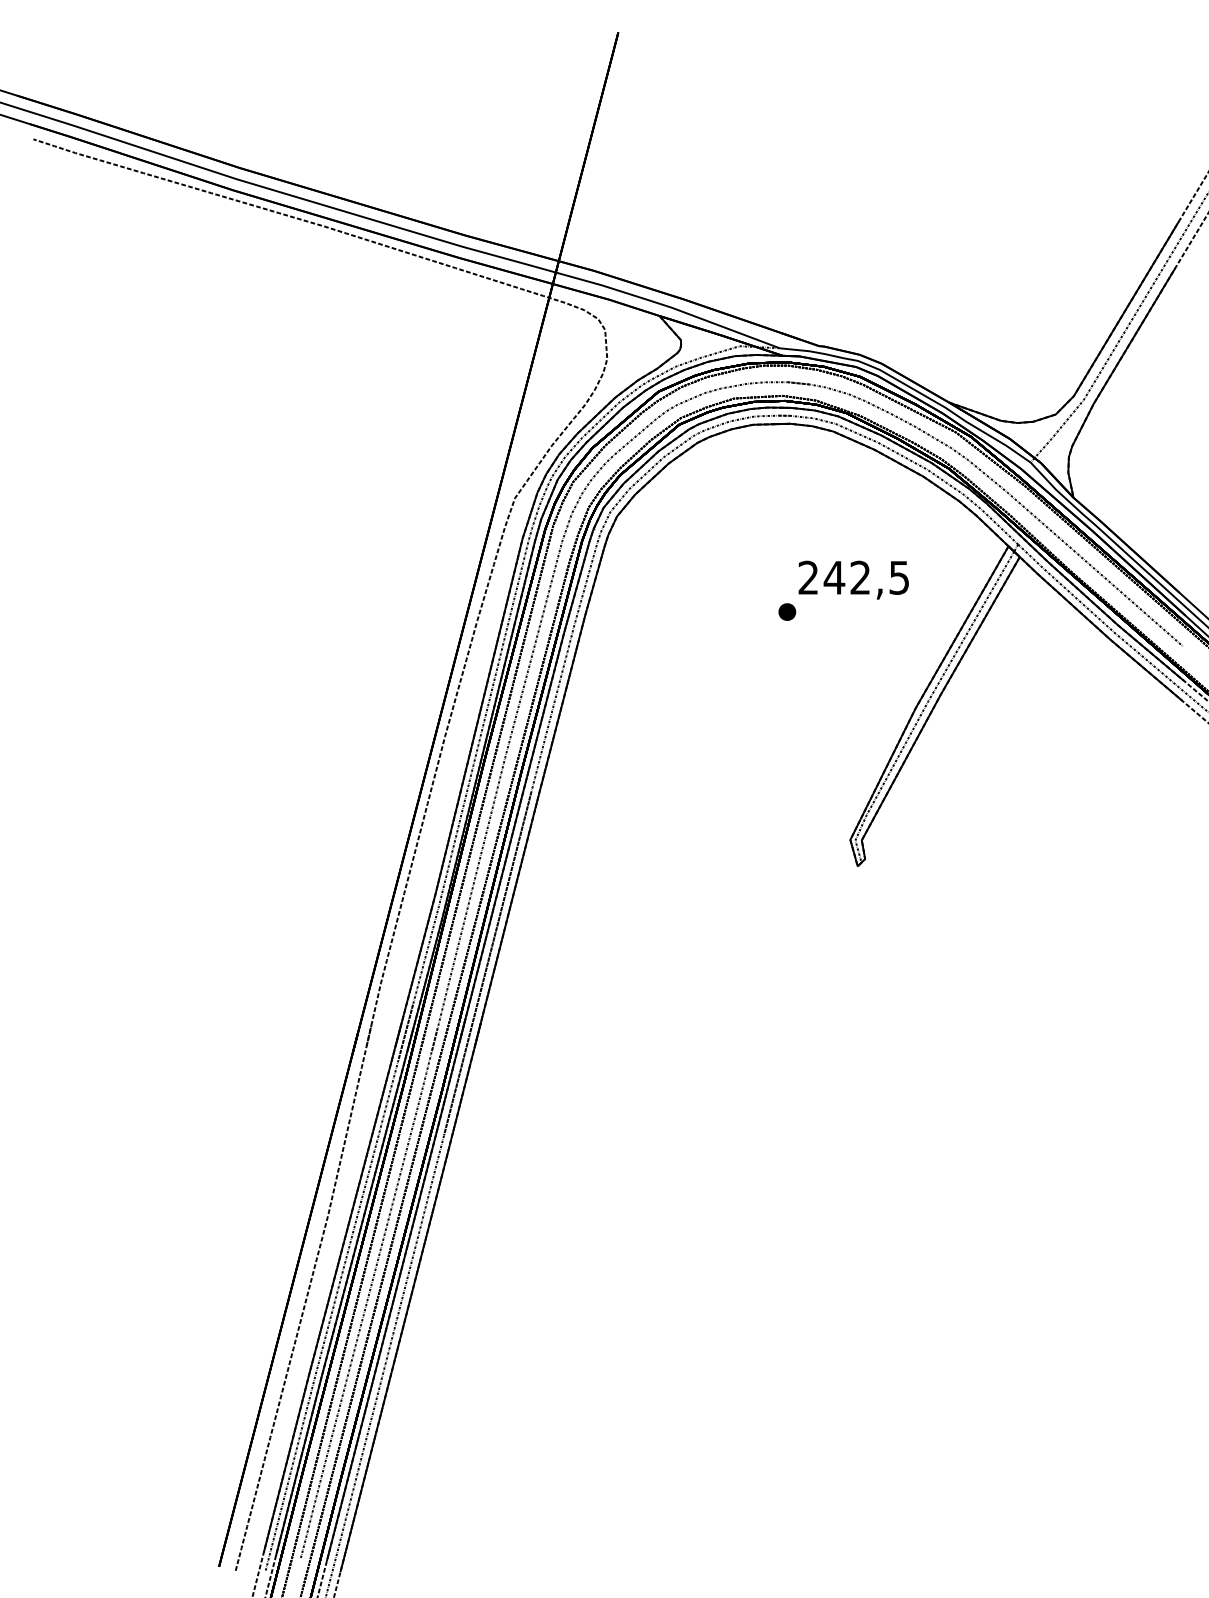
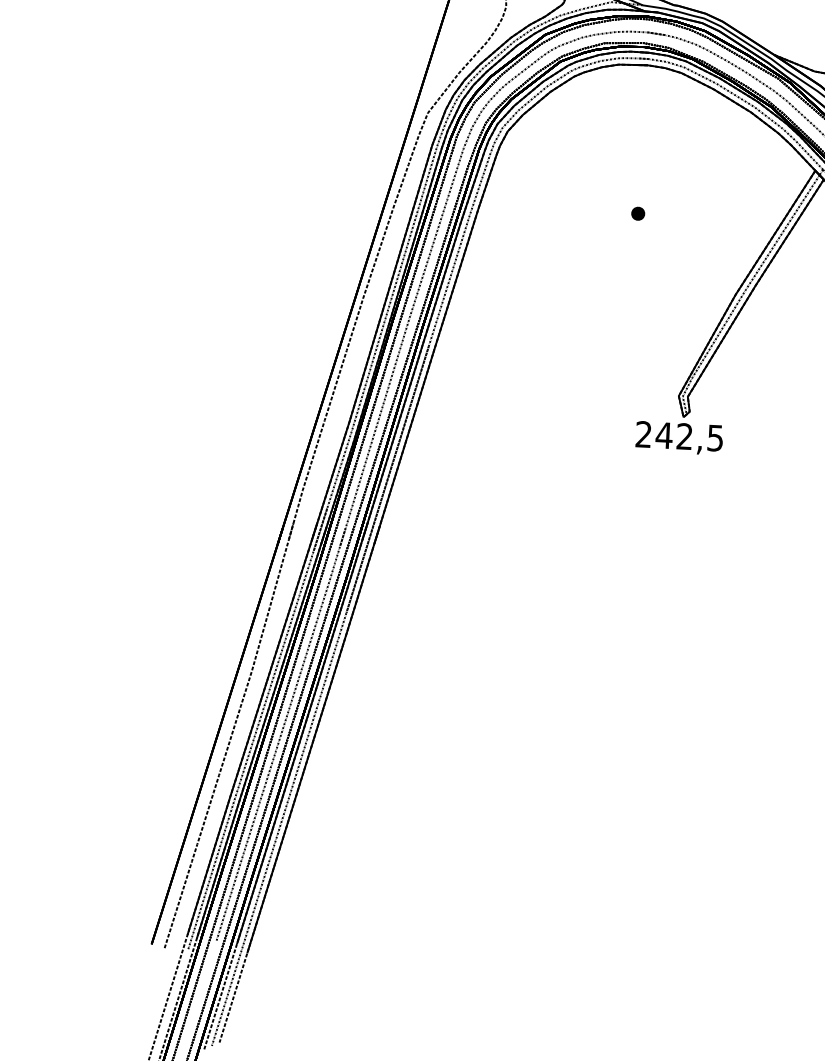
text: (853, 579) -> (679, 437), moved

